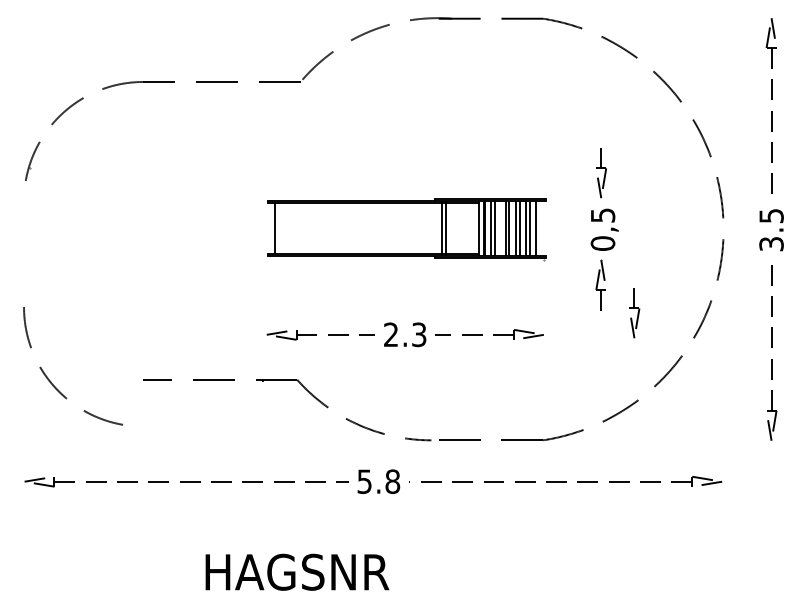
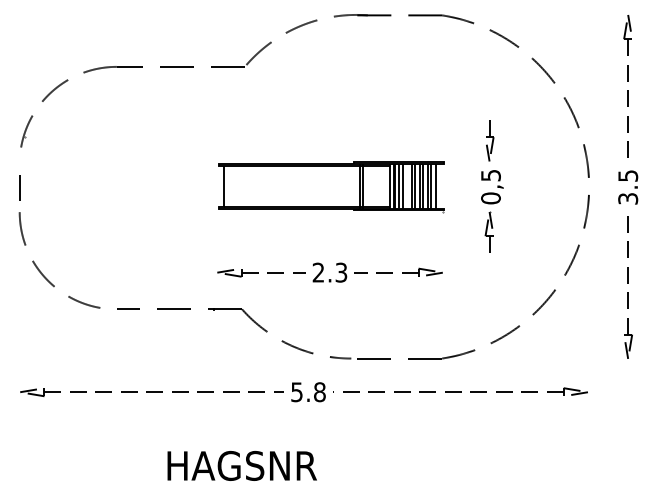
line: (23, 231) -> (19, 188), added
part: (635, 312) -> (517, 254), removed
arc: (50, 380) -> (41, 271), moved

